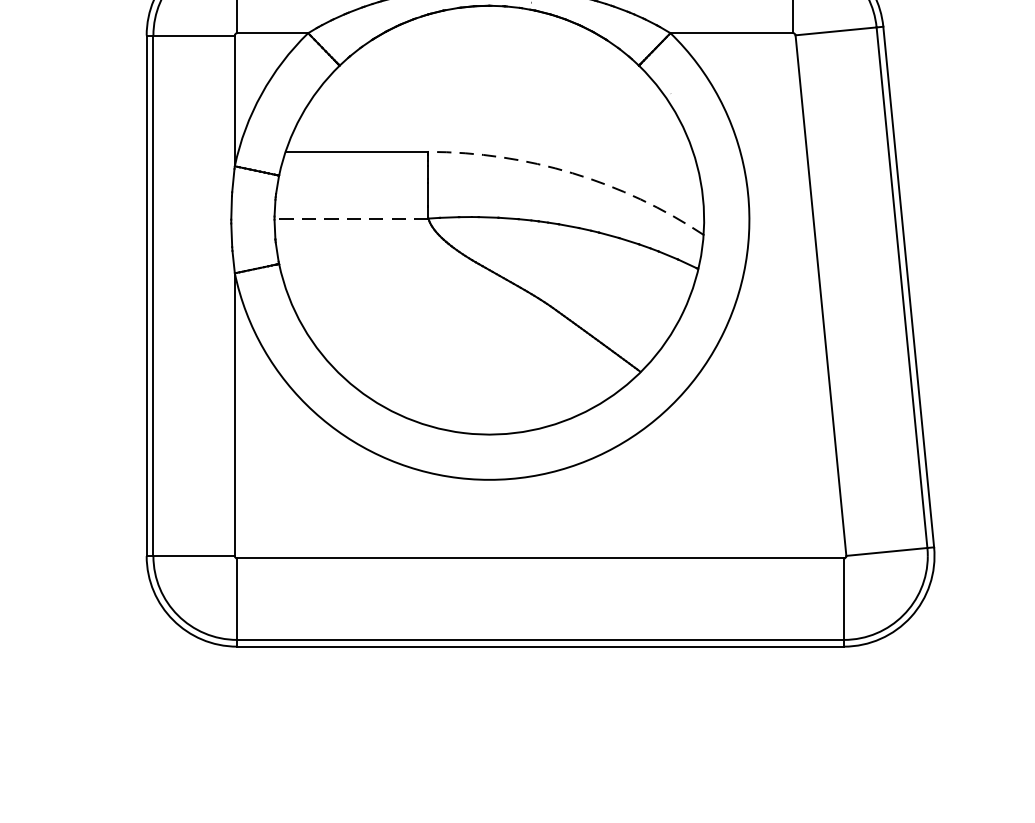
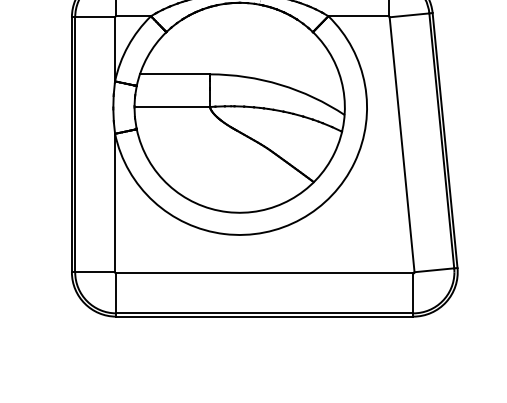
arc: (572, 172) -> (280, 84), dashed -> solid
line: (352, 219) -> (172, 107), dashed -> solid

